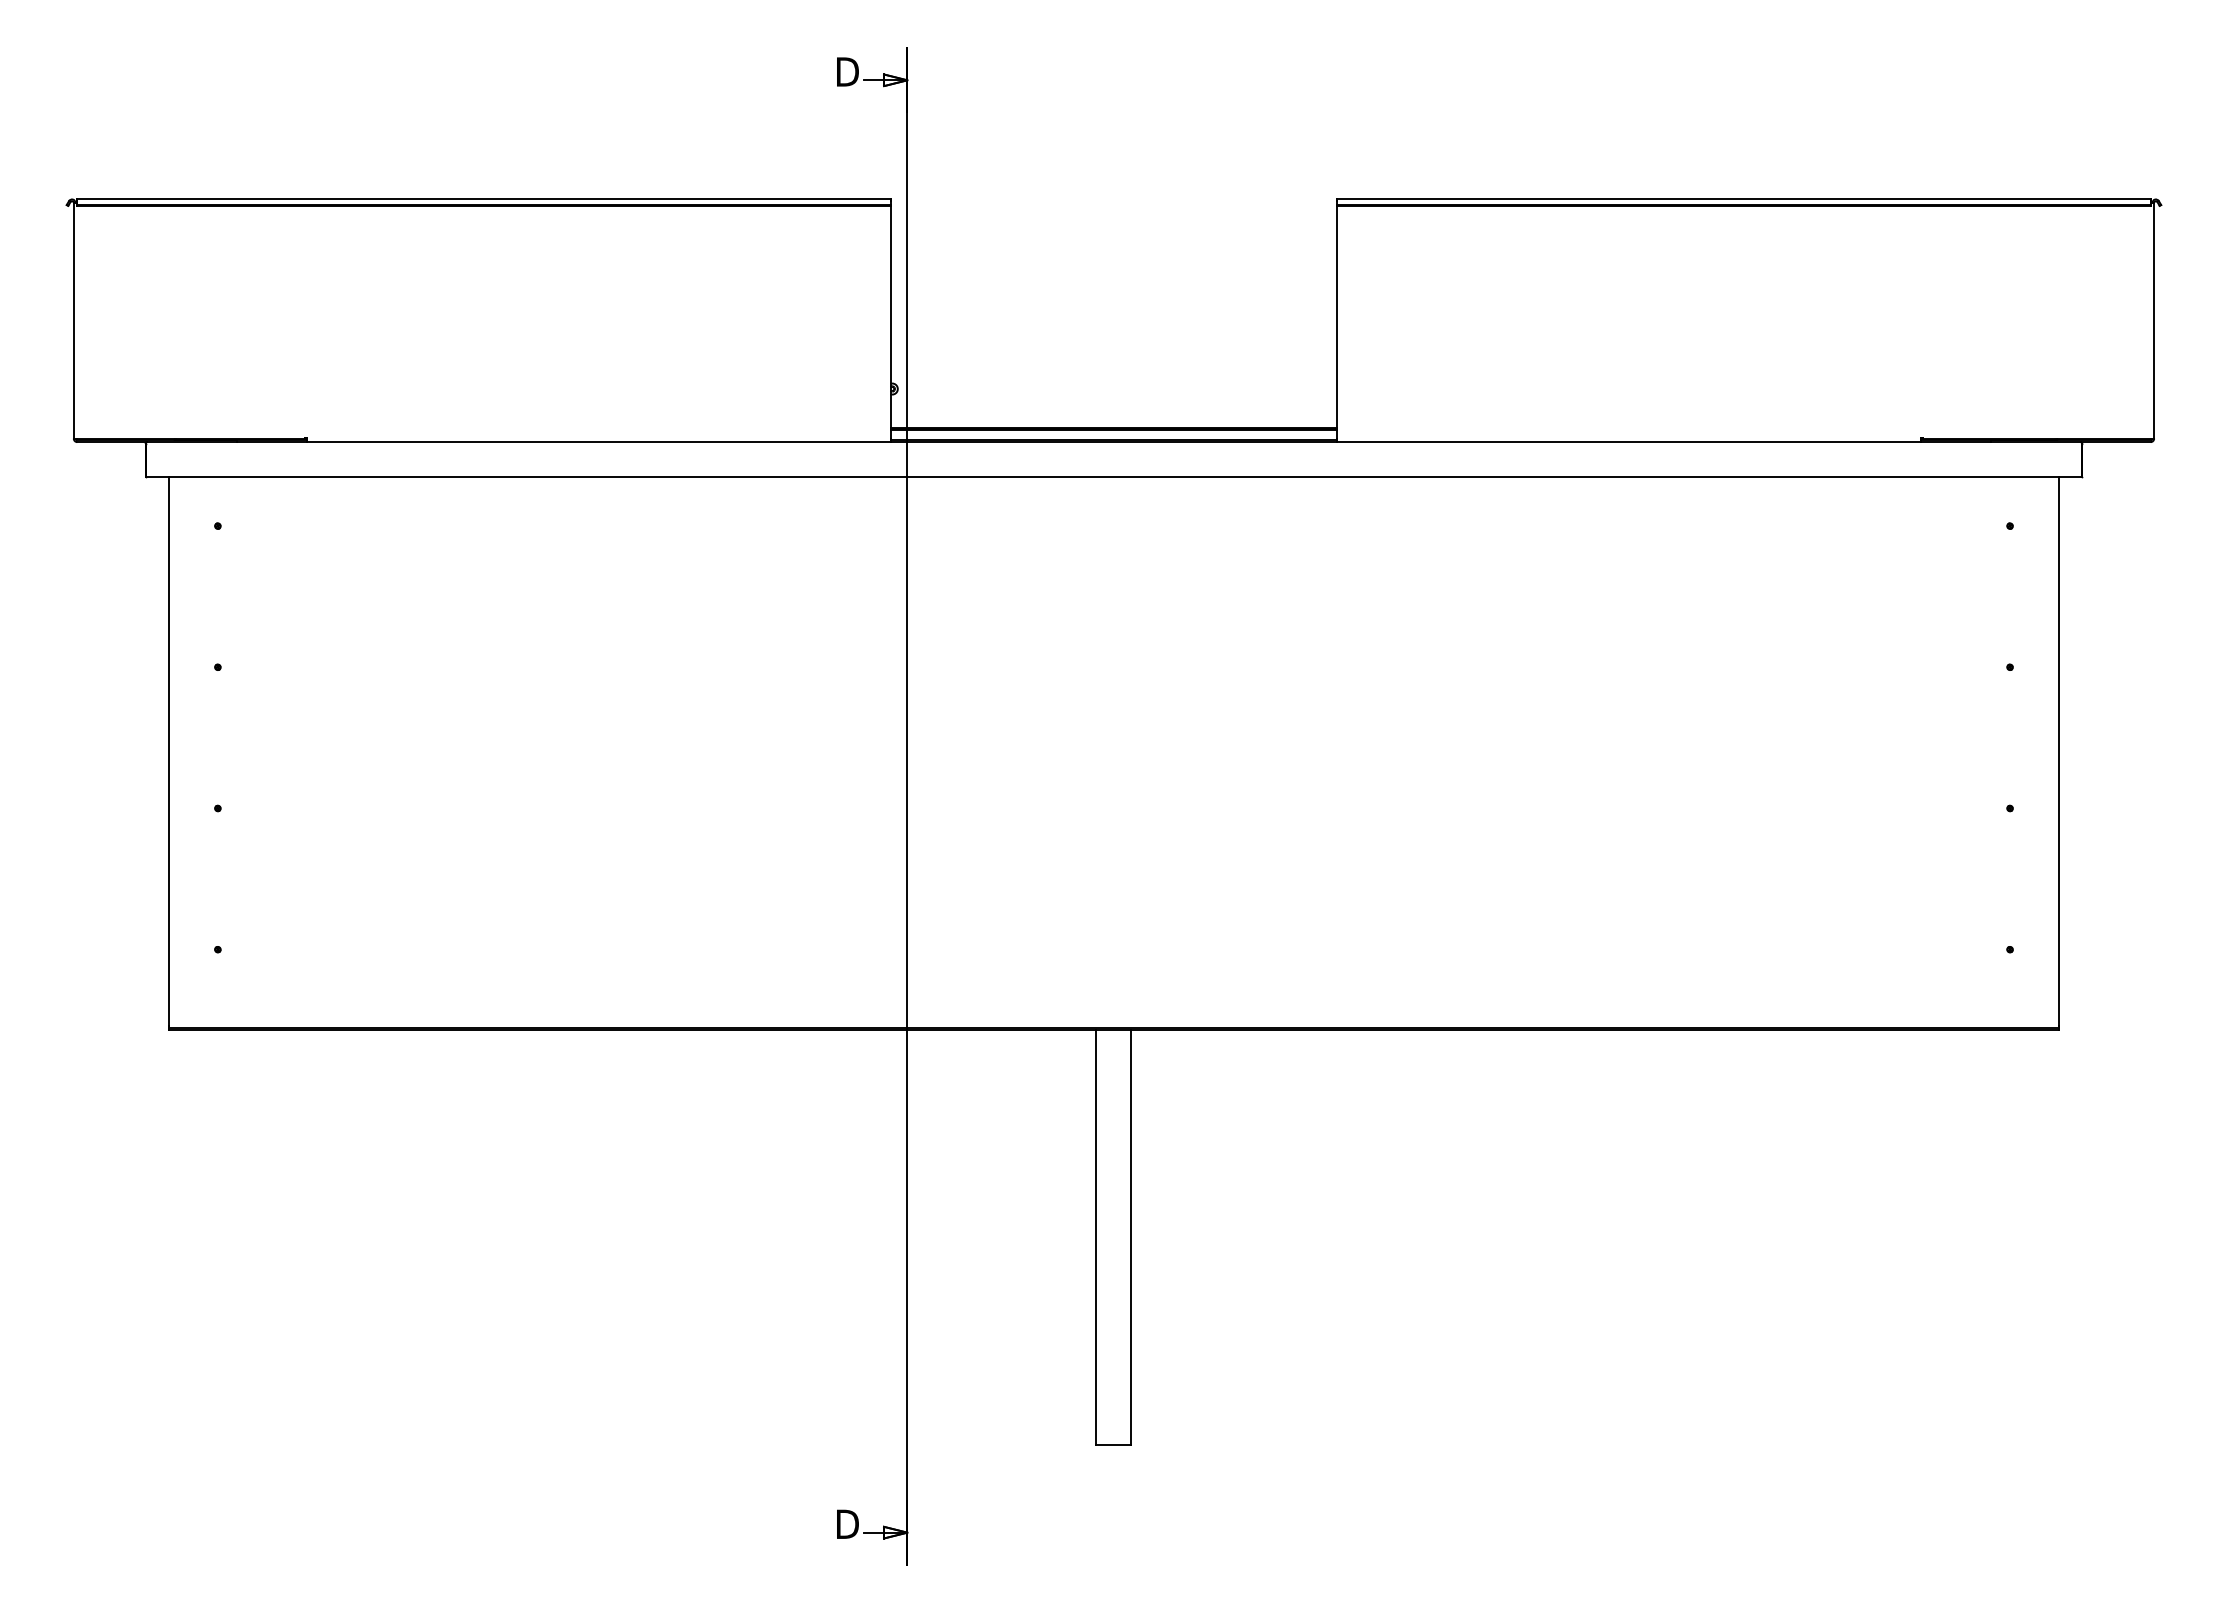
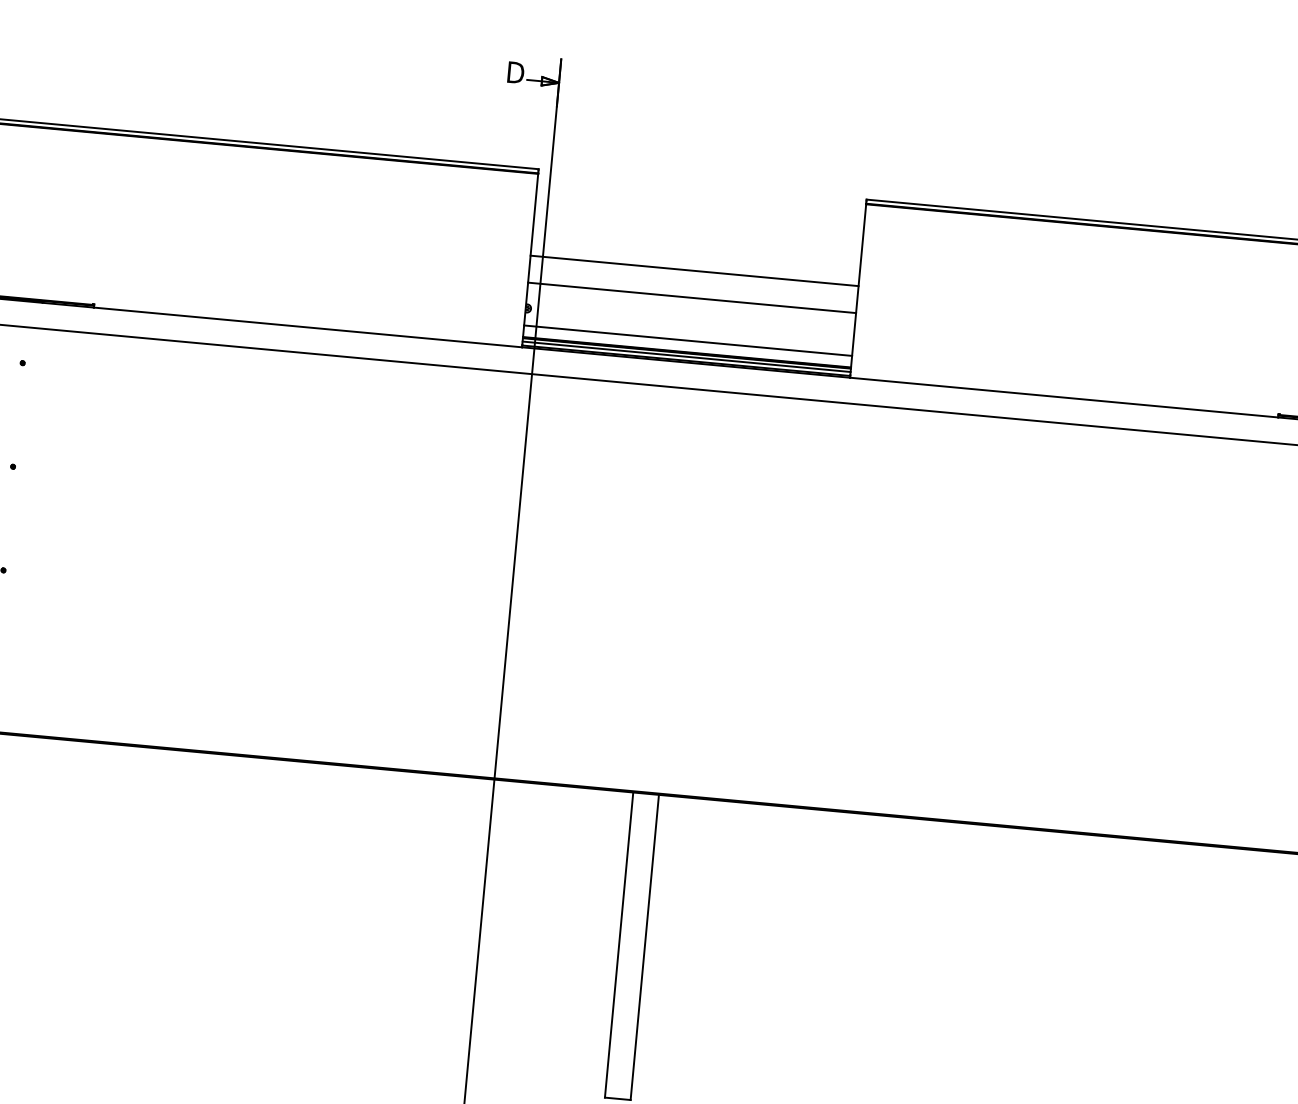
line: (1113, 317) -> (694, 271), added
line: (1113, 354) -> (691, 298), added
line: (1113, 412) -> (687, 340), added
line: (1113, 434) -> (686, 356), added

